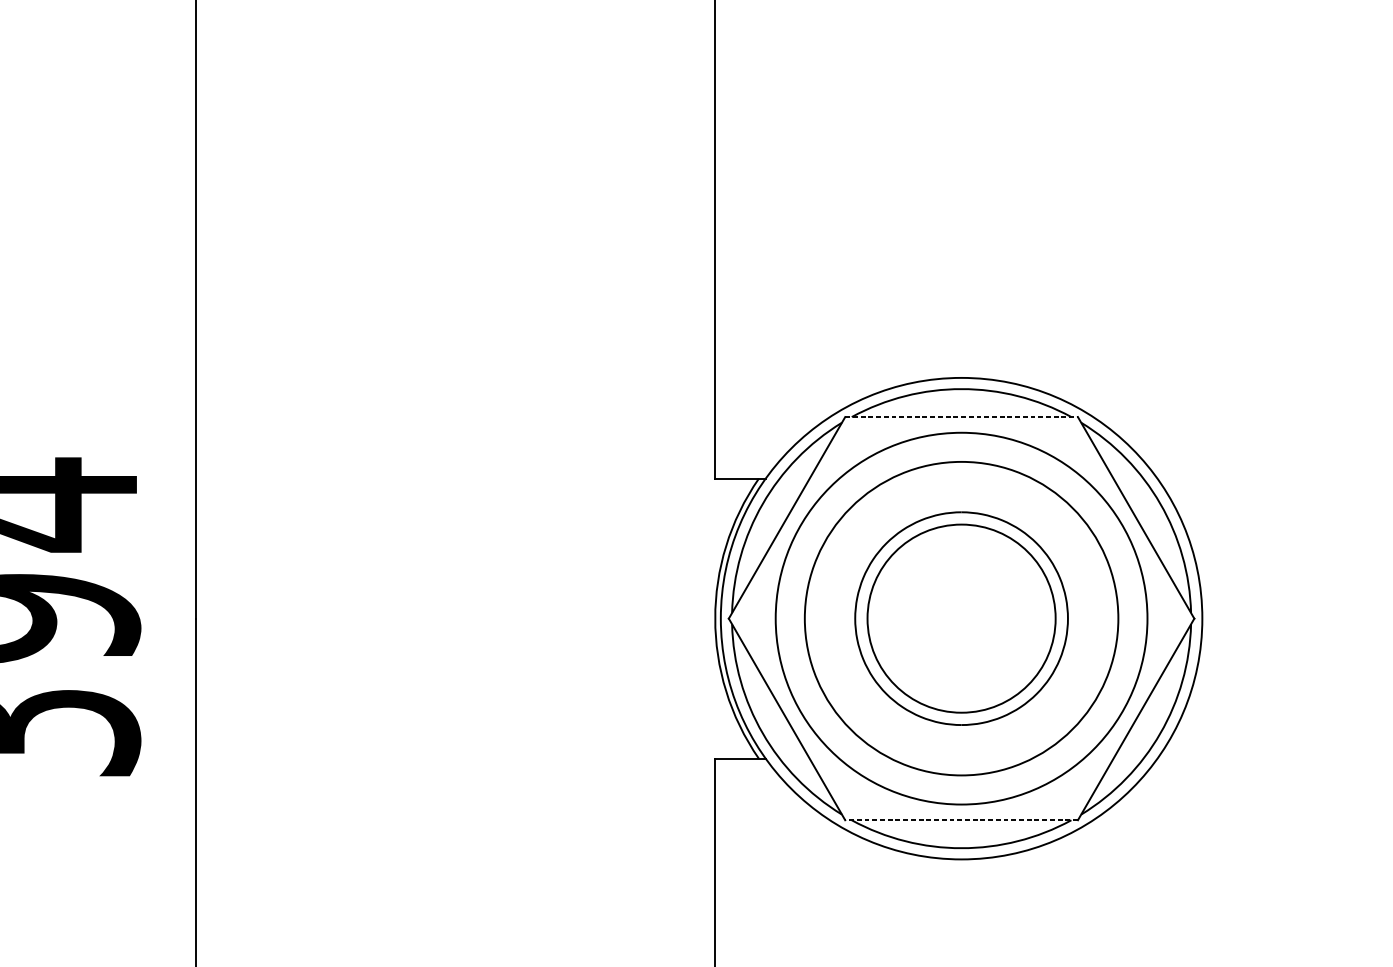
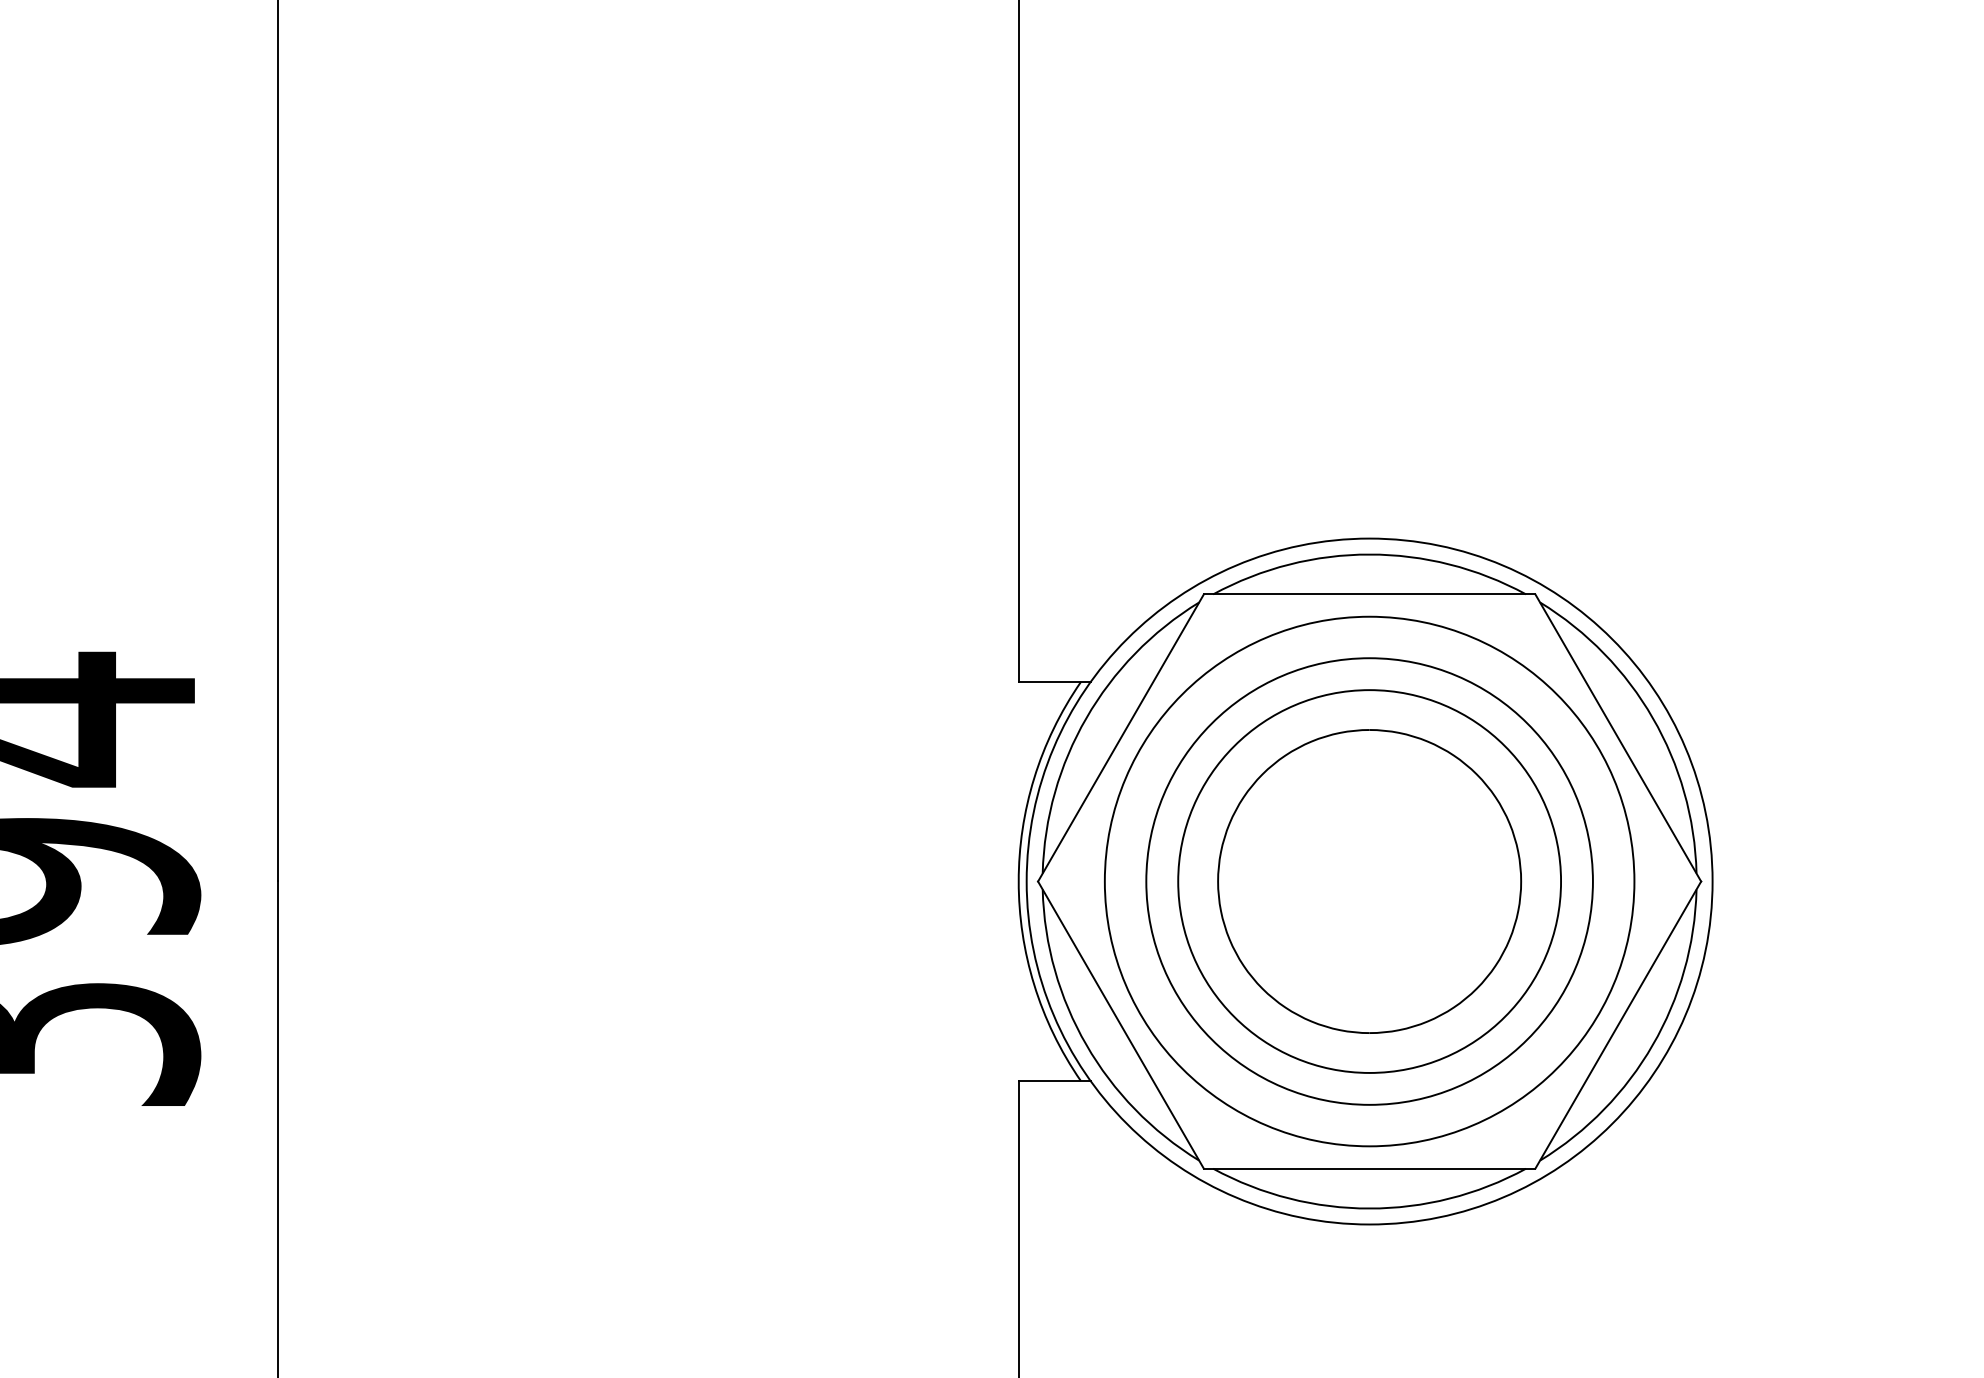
line: (961, 417) -> (1369, 594), dashed -> solid
circle: (961, 618) -> (1369, 881), size x1.43
line: (961, 820) -> (1369, 1168), dashed -> solid

